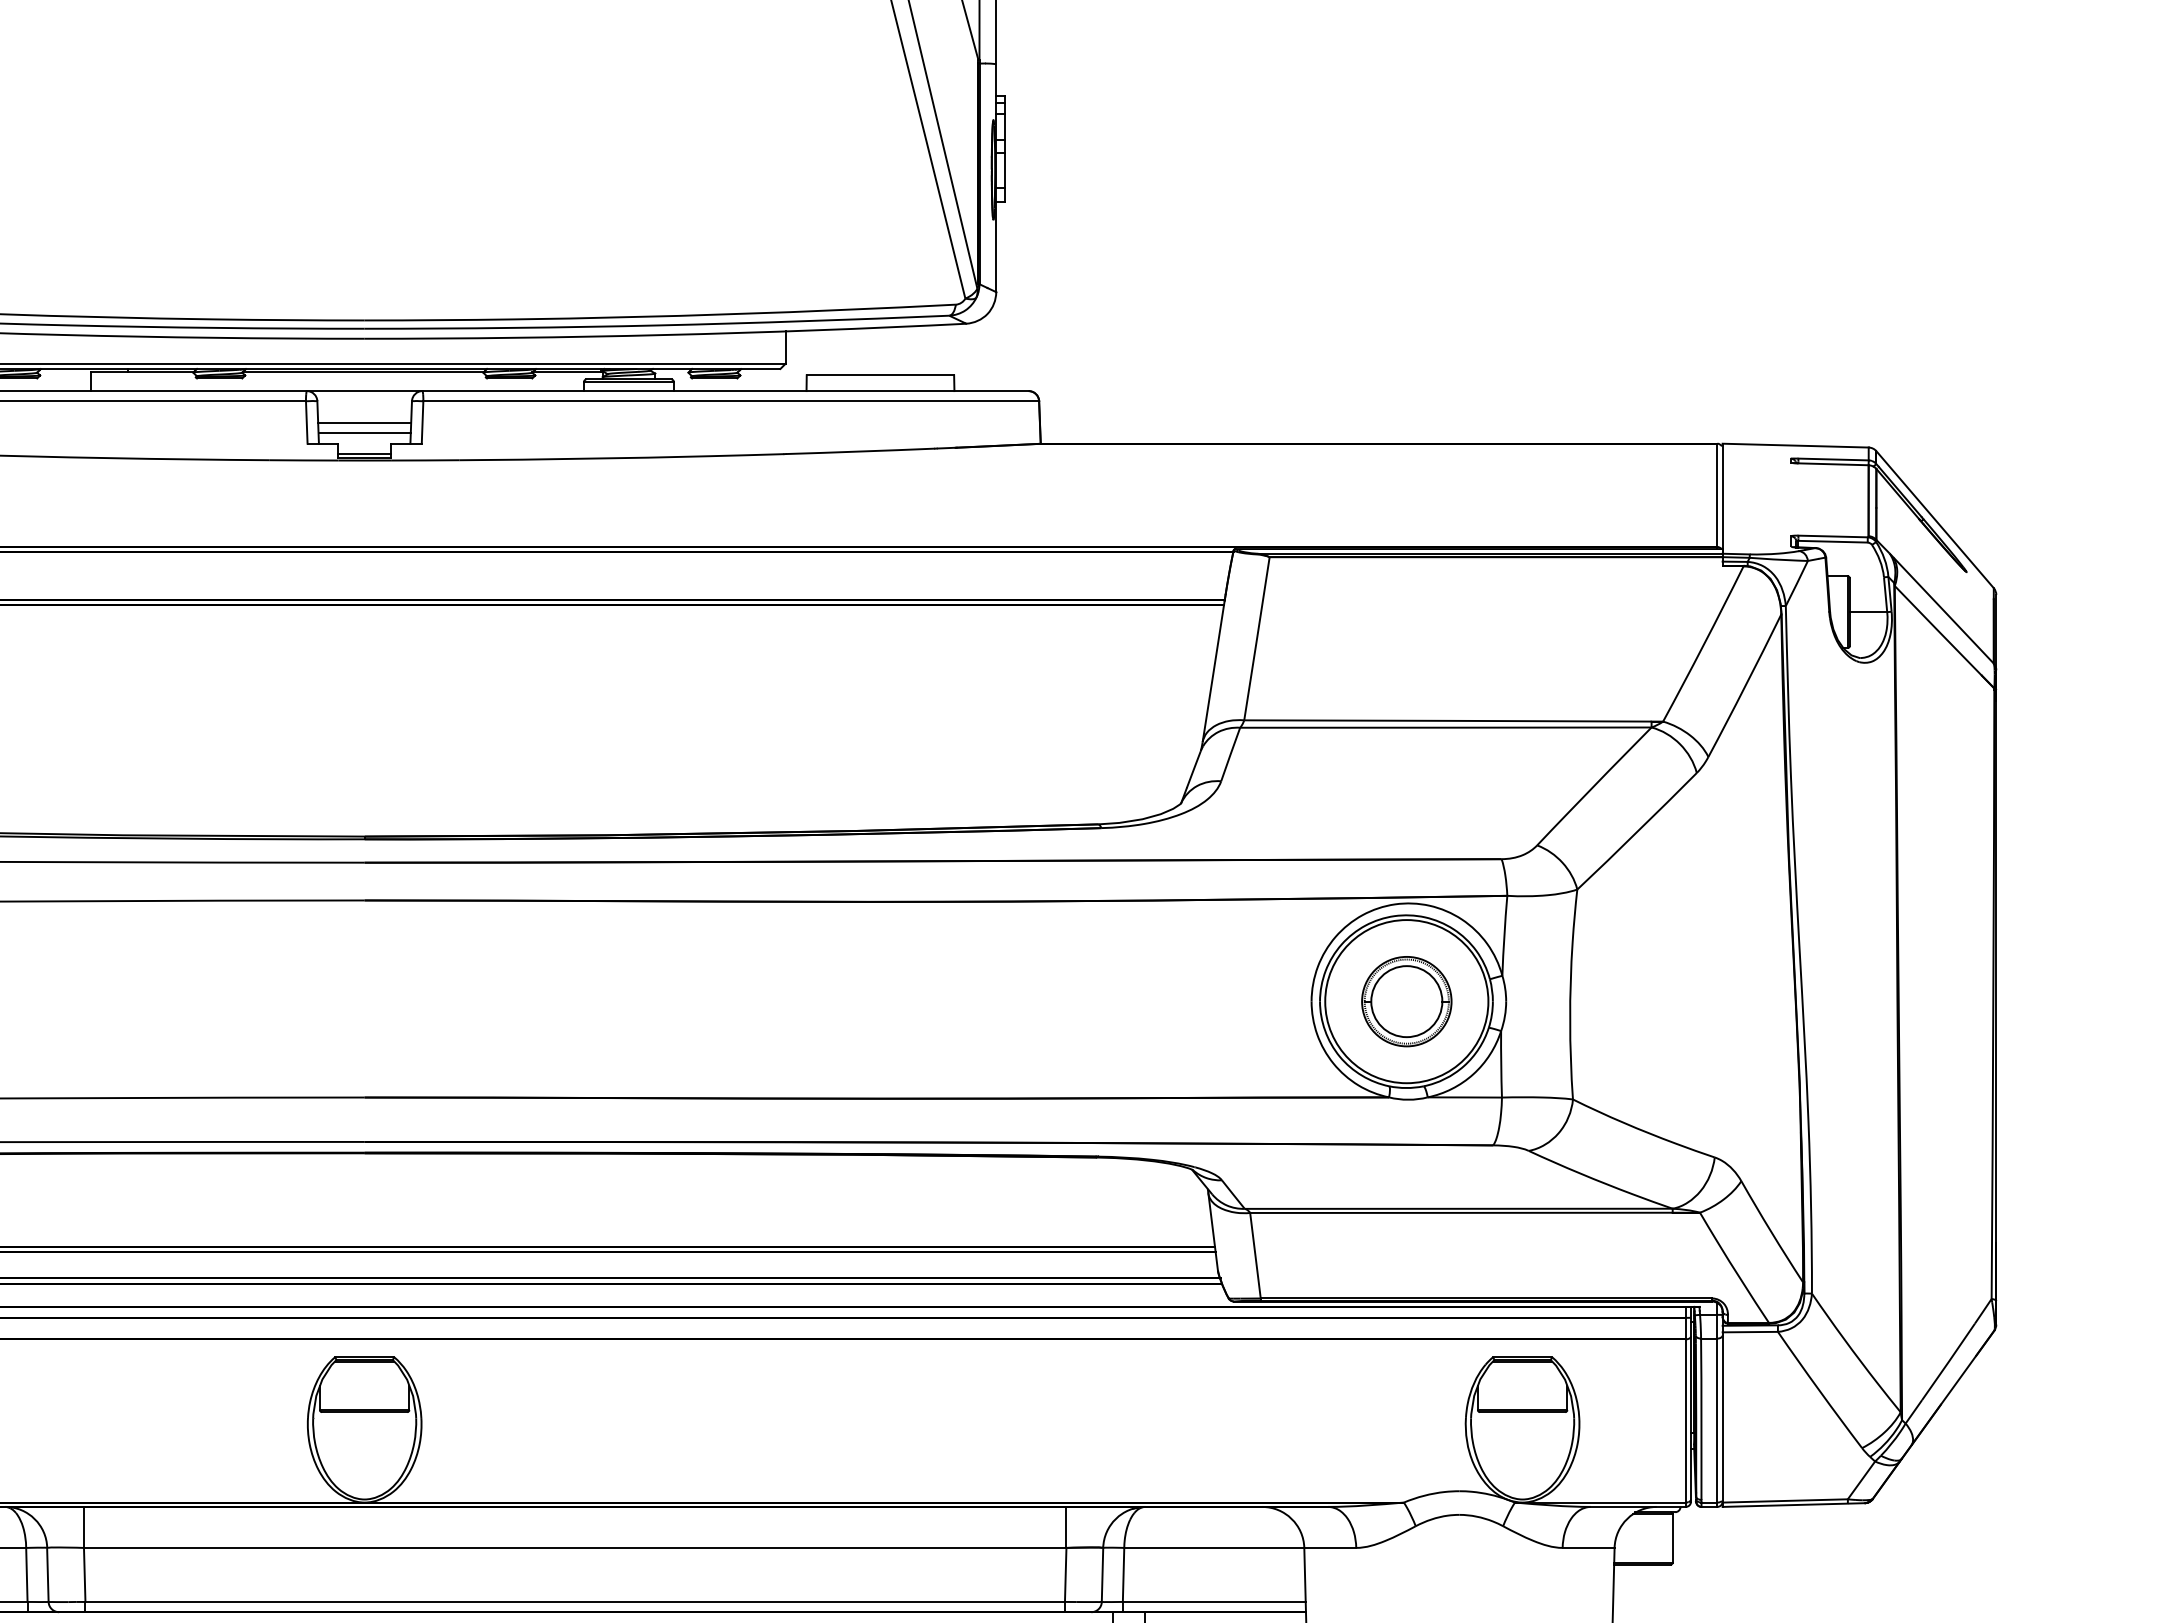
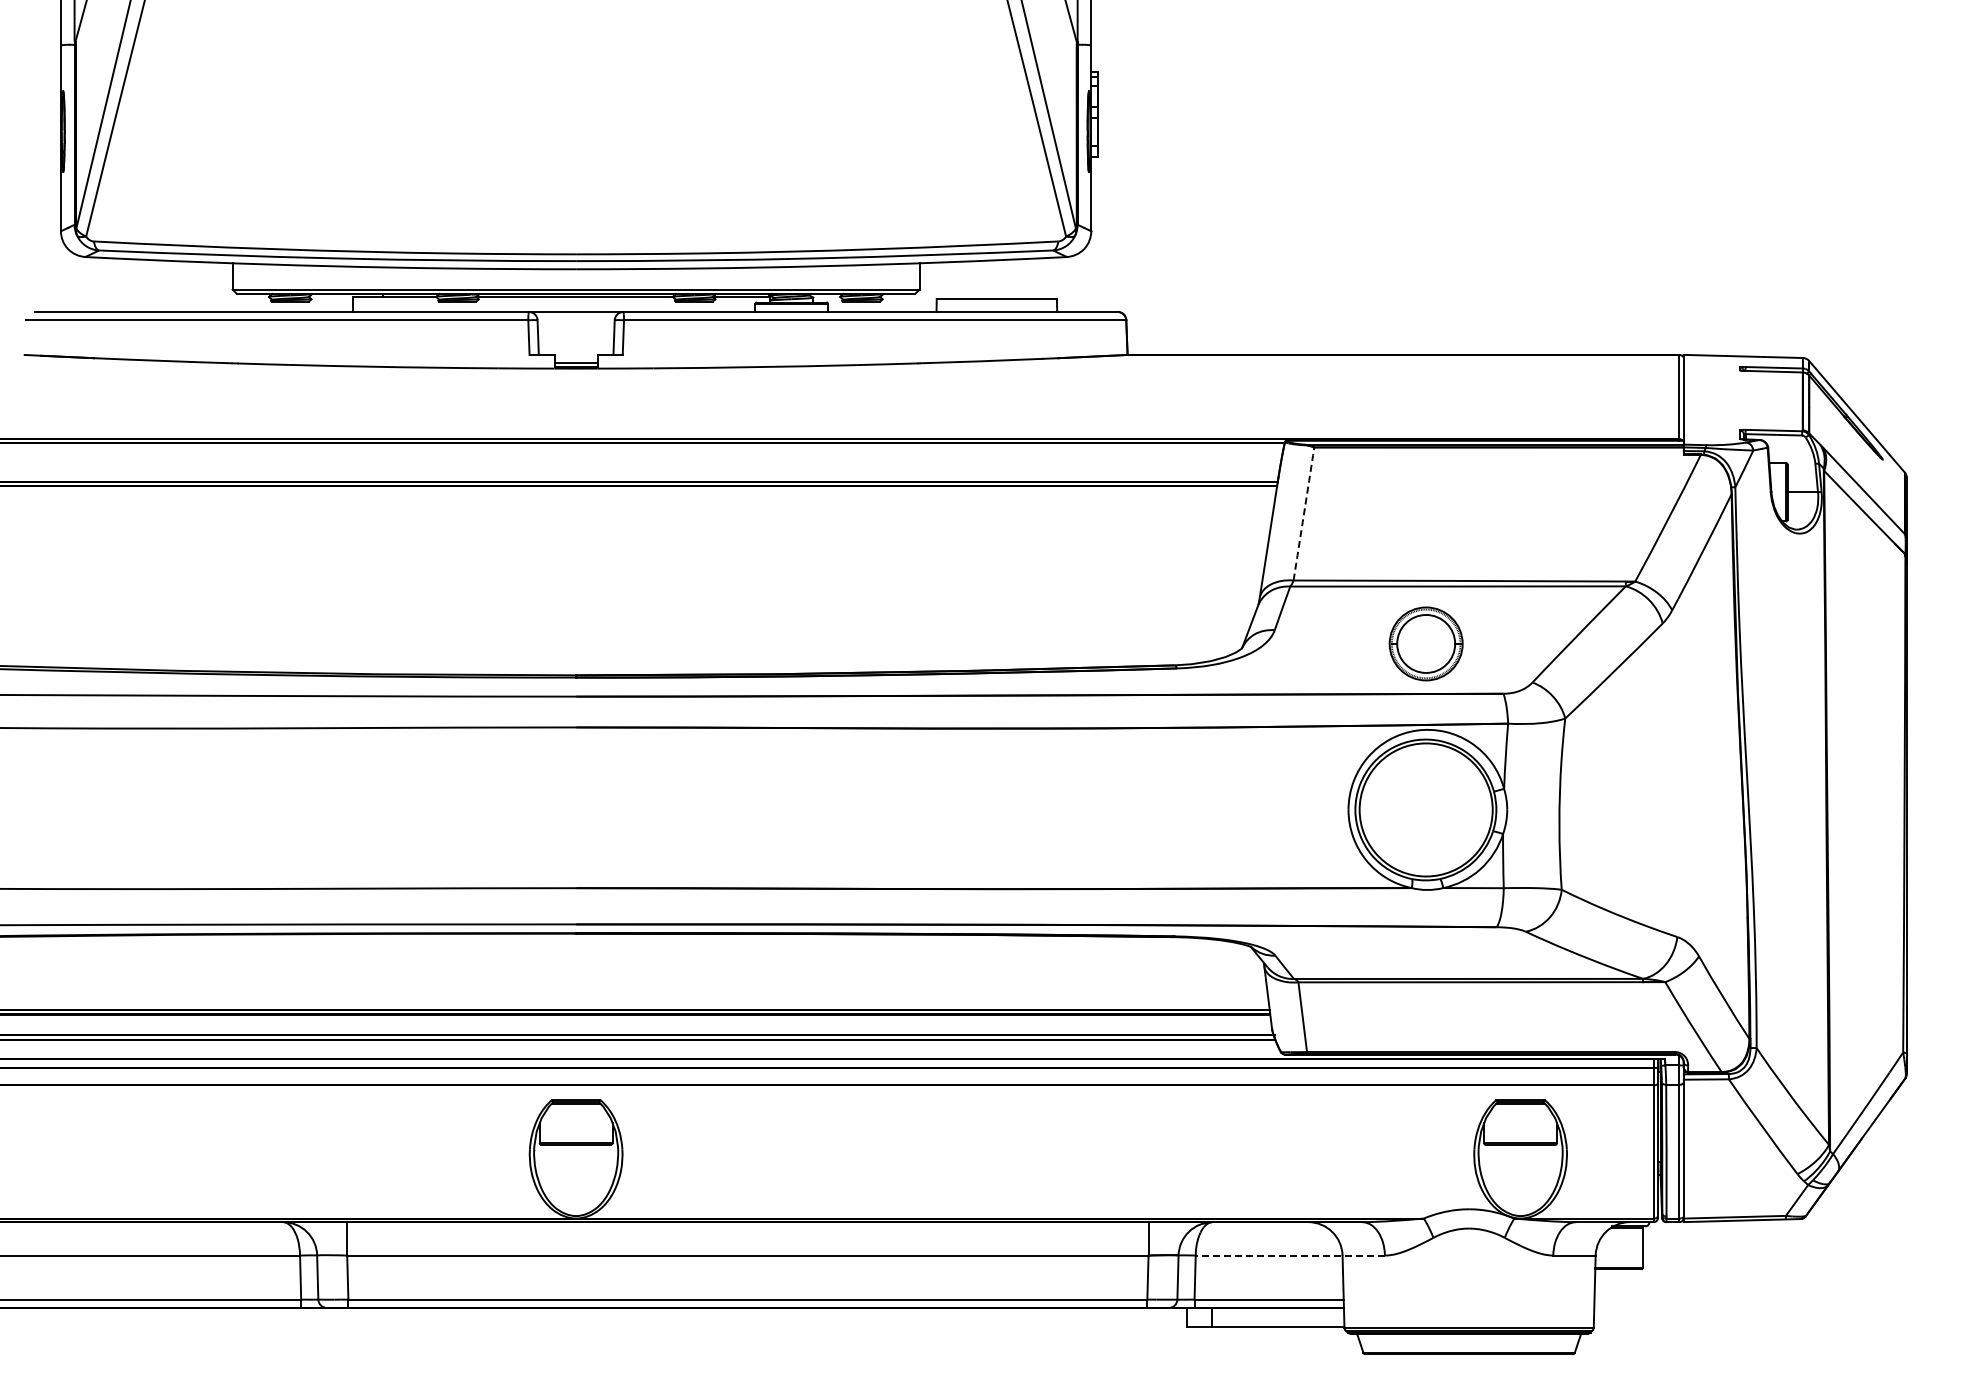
line: (365, 422) -> (576, 337), removed
line: (363, 433) -> (575, 346), removed
arc: (1257, 638) -> (1304, 513), solid -> dashed
part: (1405, 1001) -> (1425, 643), moved
line: (1240, 1547) -> (1290, 1255), solid -> dashed

